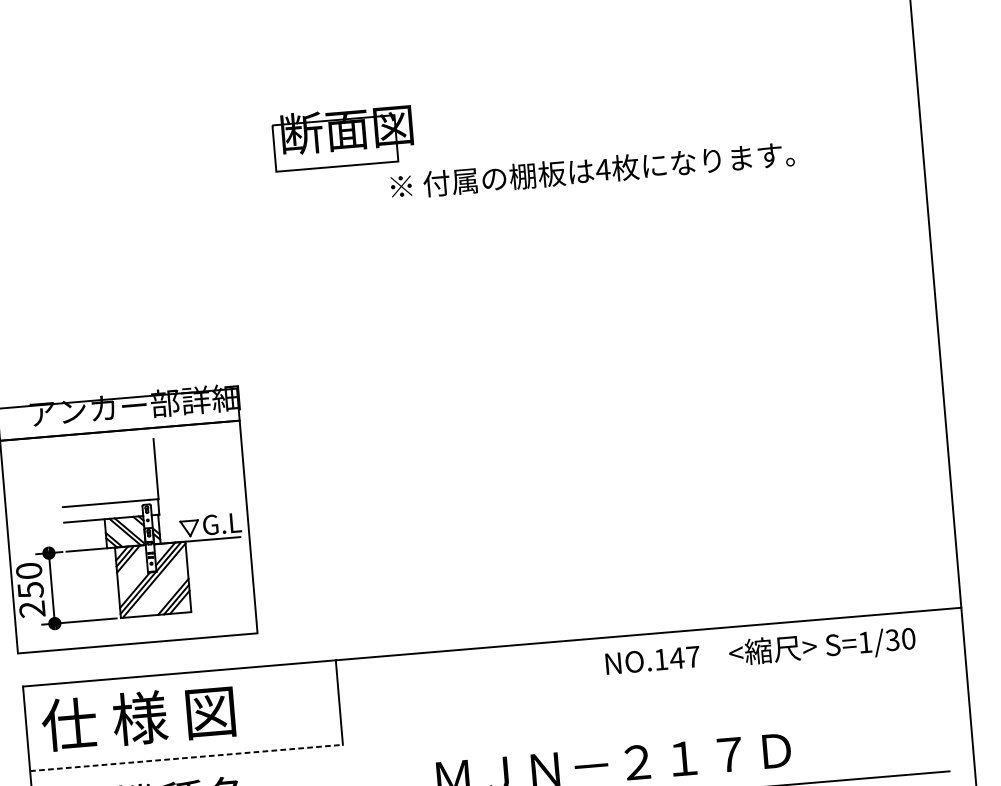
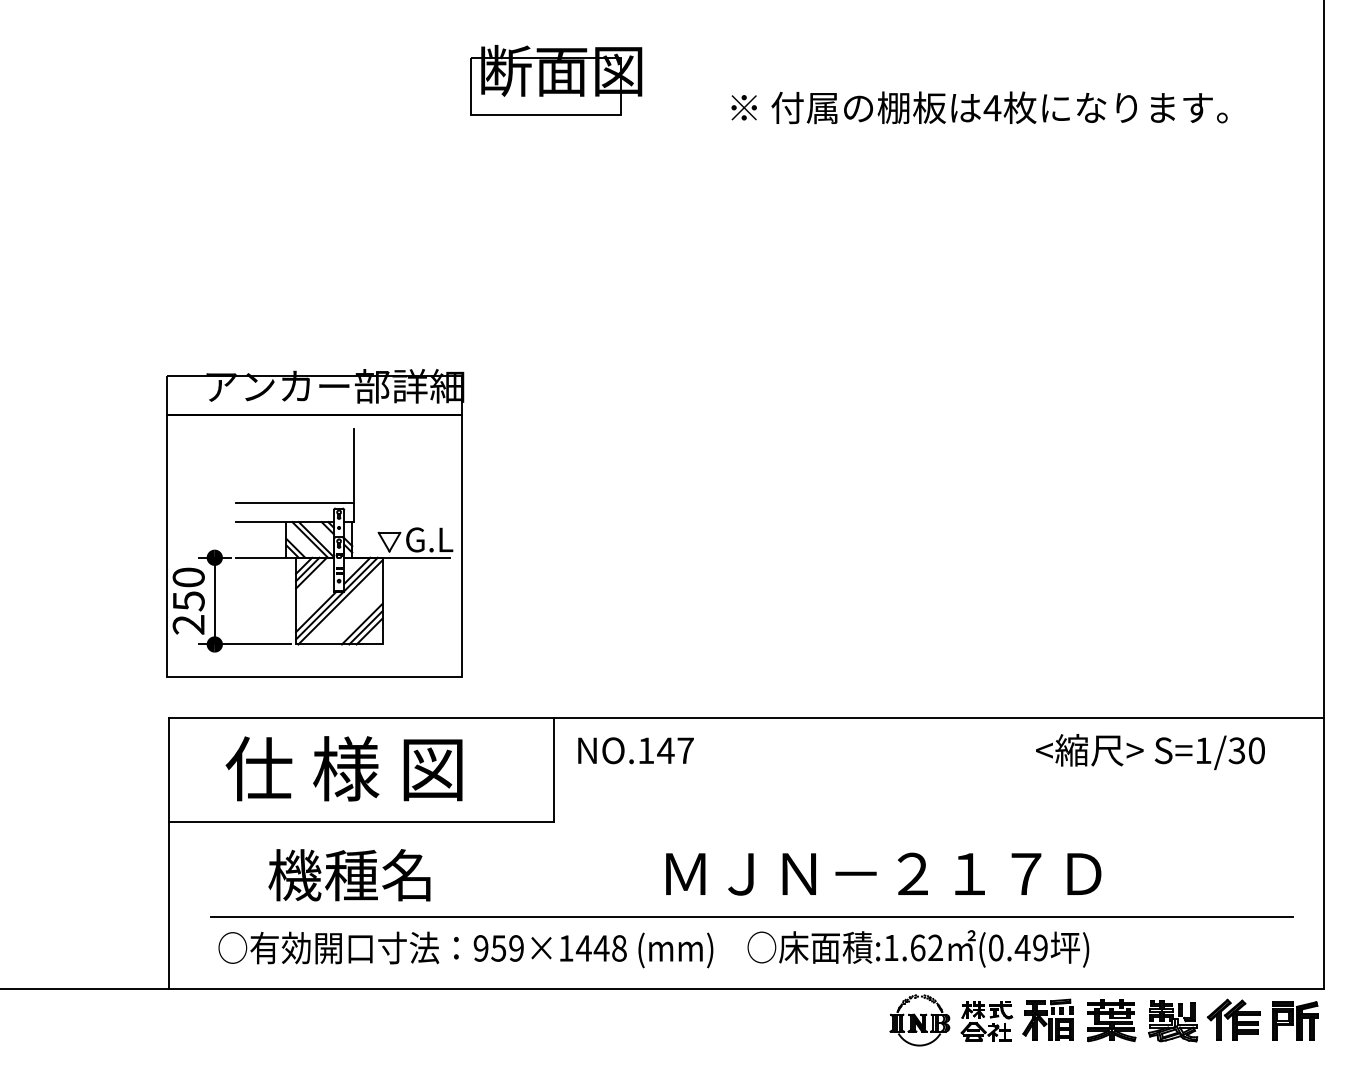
part: (343, 137) -> (556, 80), moved
text: (592, 170) -> (979, 107), moved
text: (652, 660) -> (635, 750), moved
text: (137, 718) -> (343, 768), moved
line: (186, 758) -> (362, 822), dashed -> solid

